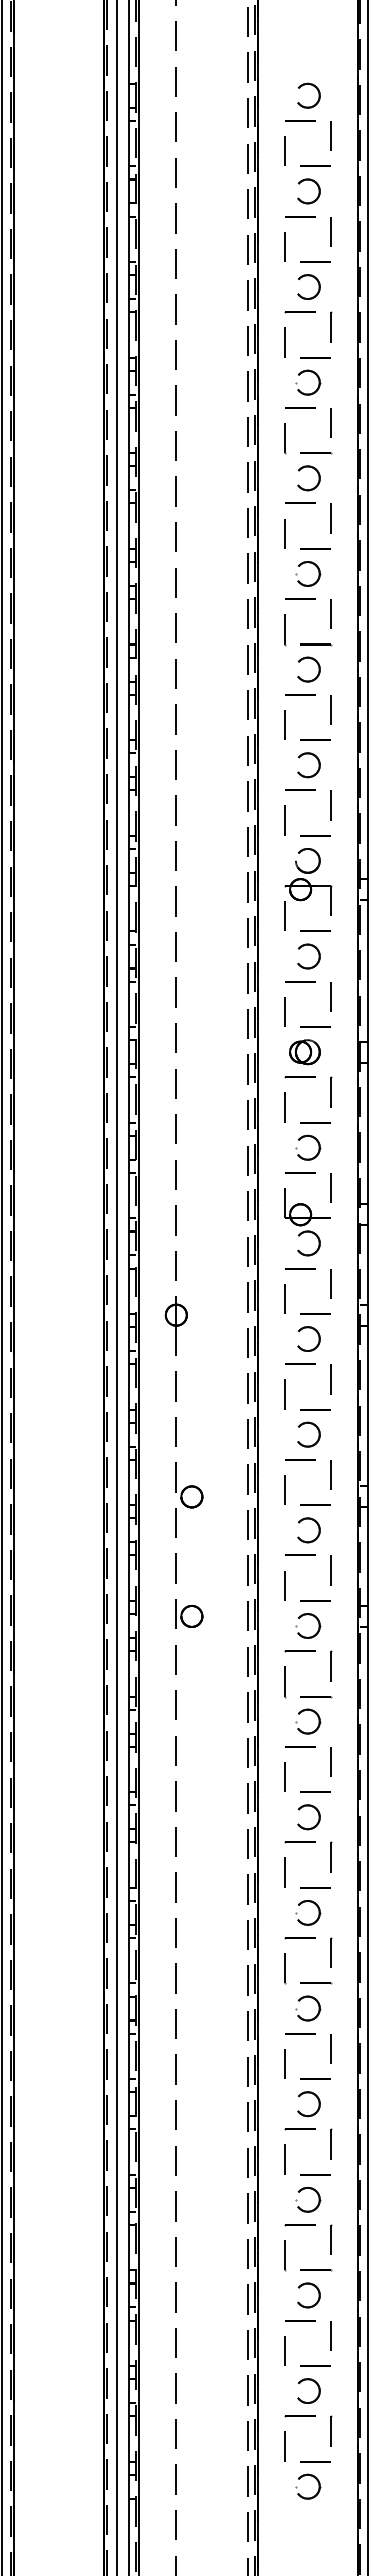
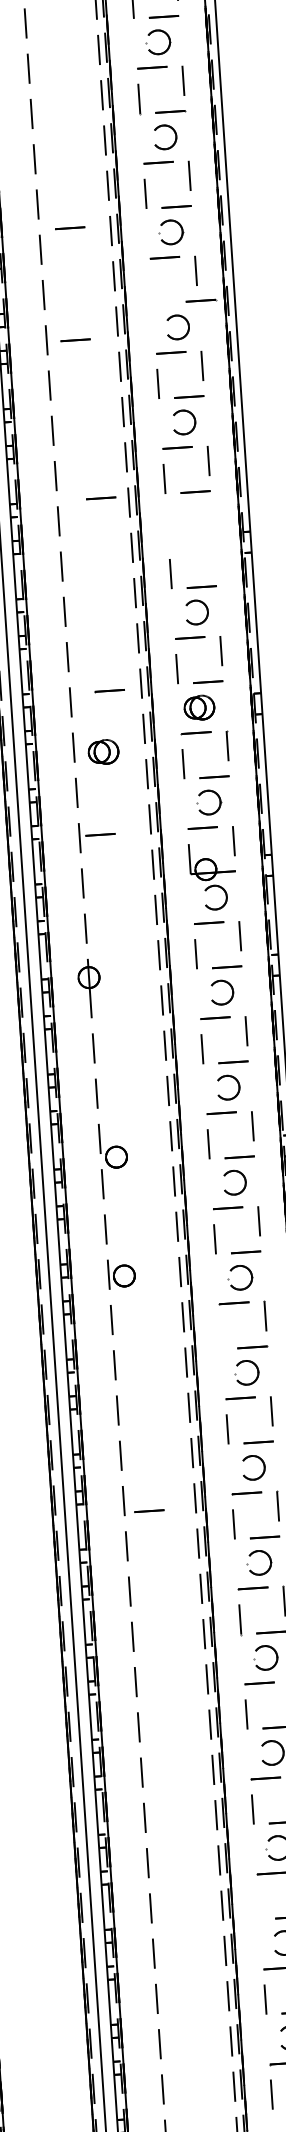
line: (207, 562) -> (70, 227), added
line: (285, 630) -> (152, 290), removed
line: (316, 644) -> (201, 300), moved
line: (205, 675) -> (75, 340), added
line: (220, 835) -> (101, 498), added
part: (308, 881) -> (191, 537), removed
line: (215, 1029) -> (109, 691), added
part: (205, 1090) -> (103, 752), added
line: (197, 1172) -> (100, 834), added
line: (285, 1682) -> (221, 1335), removed
line: (201, 1853) -> (149, 1510), added
line: (285, 2255) -> (259, 1904), removed

